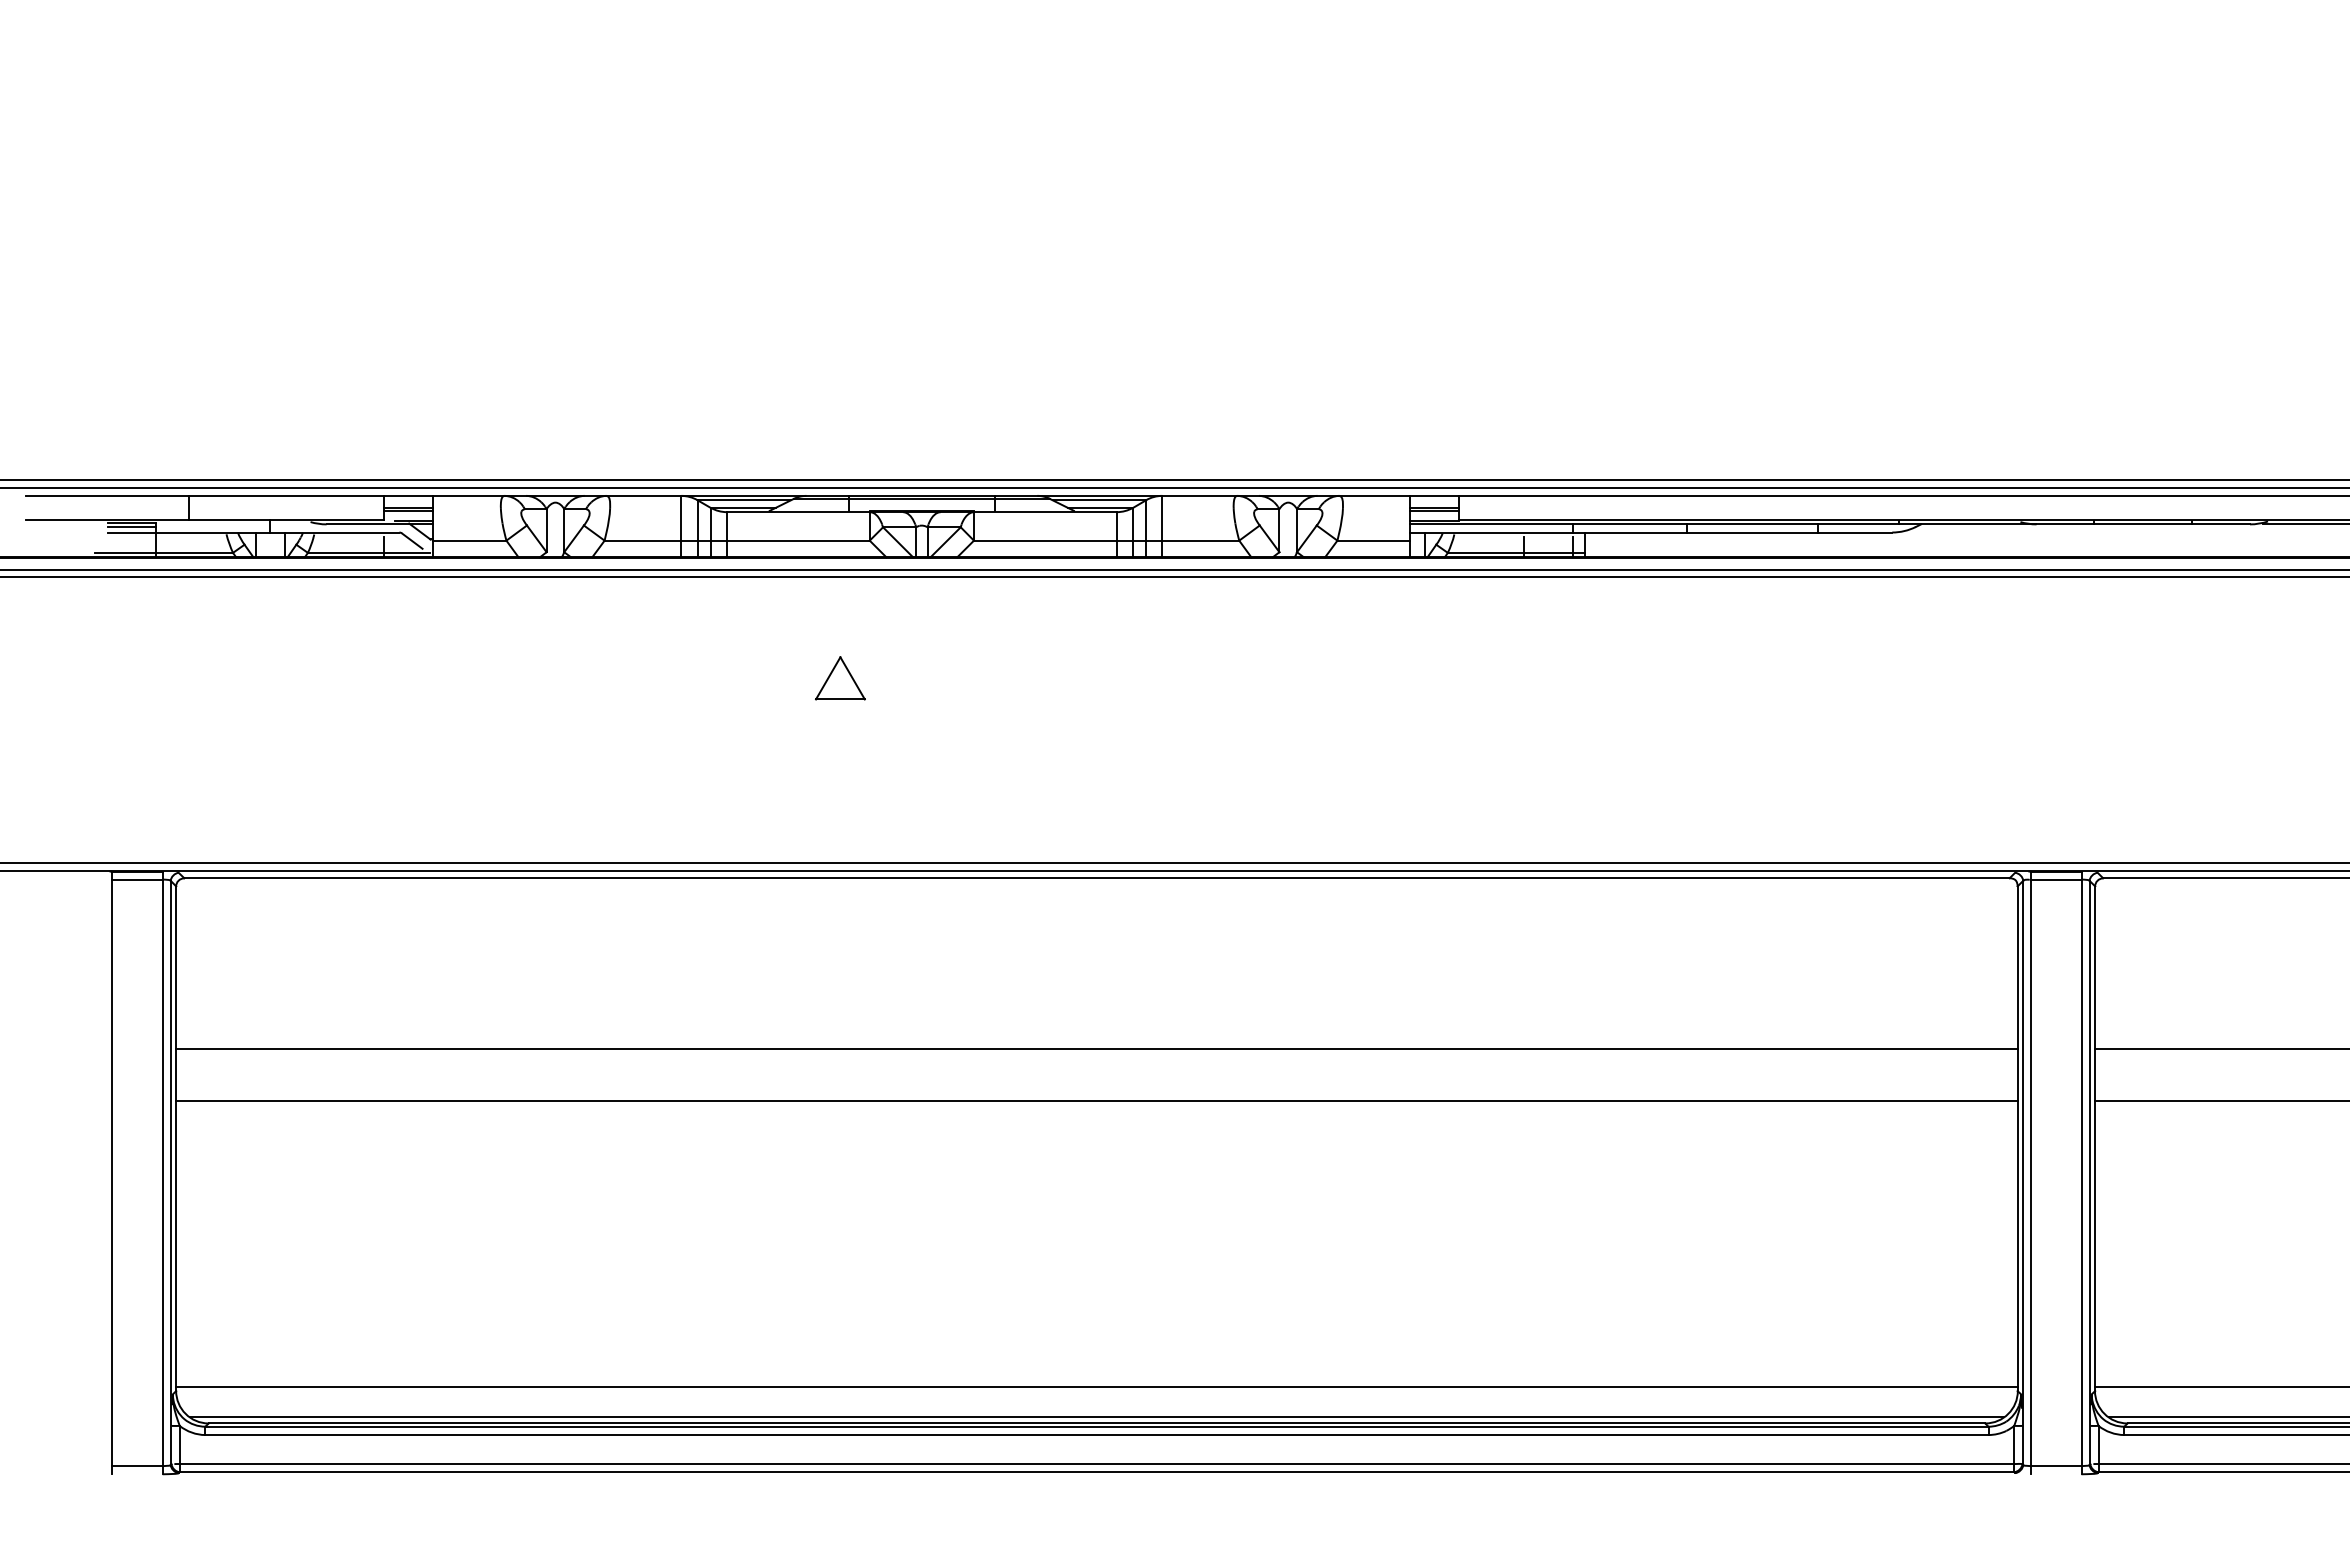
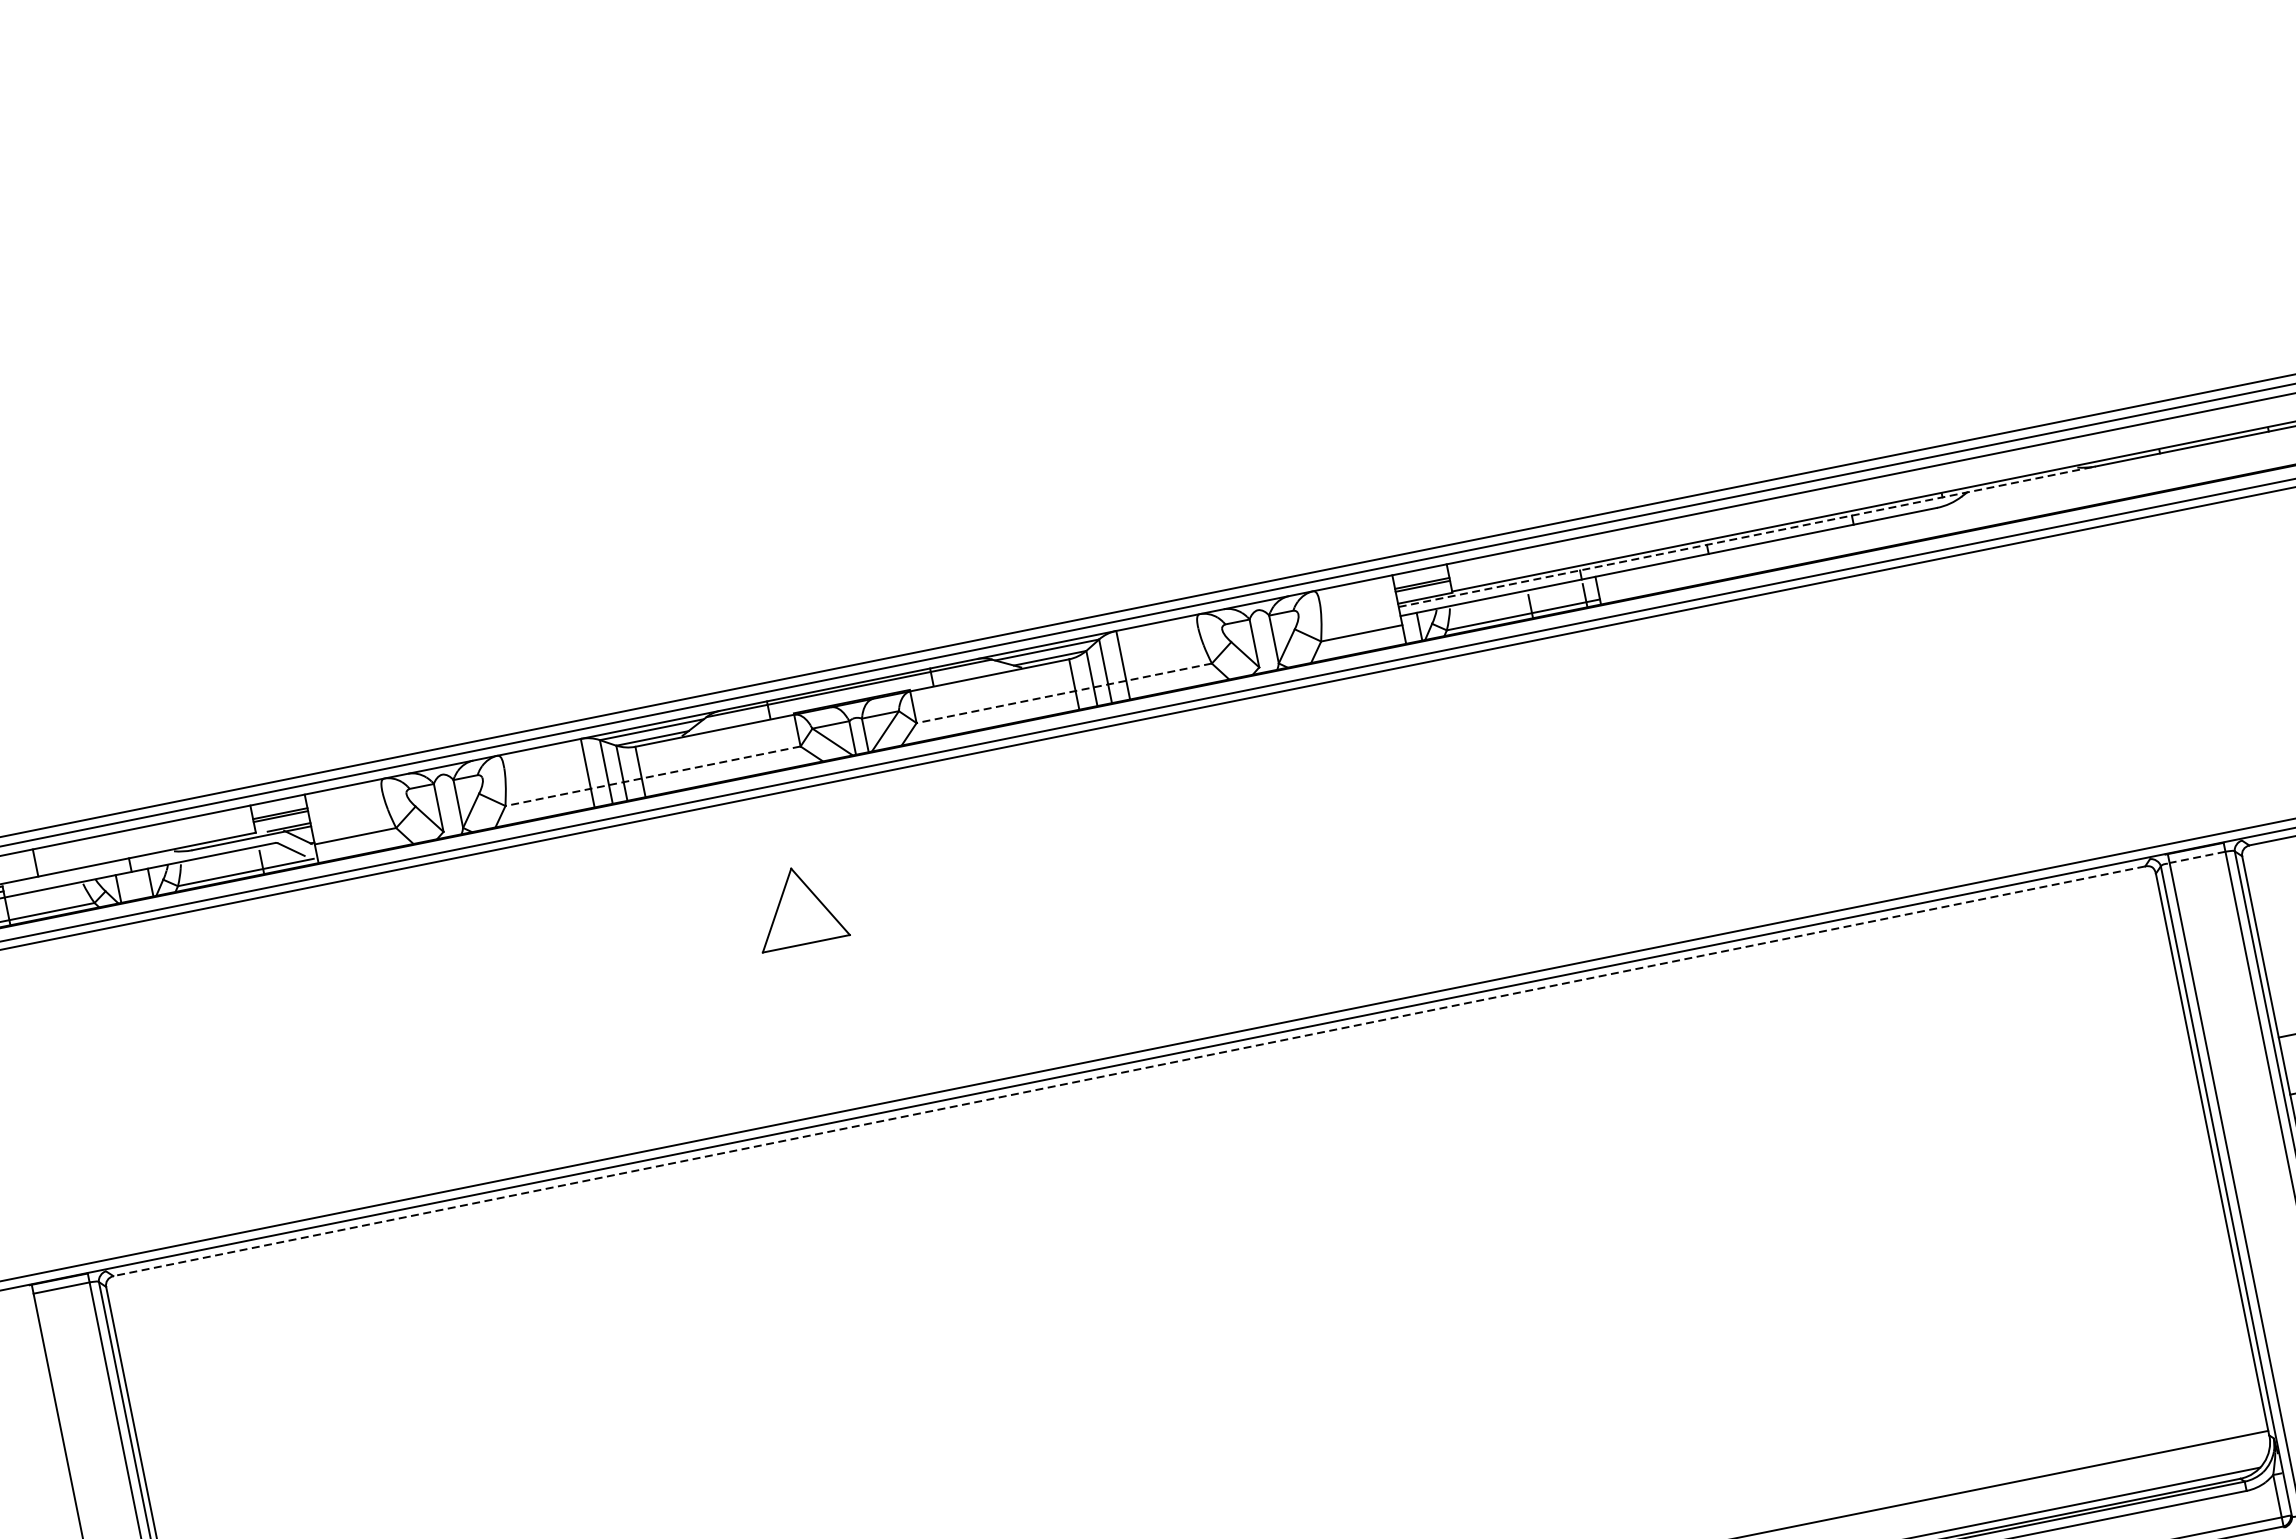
line: (1723, 524) -> (1747, 536), solid -> dashed
line: (737, 540) -> (653, 775), solid -> dashed
line: (1106, 540) -> (1064, 693), solid -> dashed
part: (840, 678) -> (798, 906), size x1.6
line: (1097, 878) -> (1129, 1071), solid -> dashed
line: (2055, 879) -> (2196, 857), solid -> dashed
line: (1096, 1049) -> (1167, 1261), removed
line: (1096, 1100) -> (1178, 1318), removed

